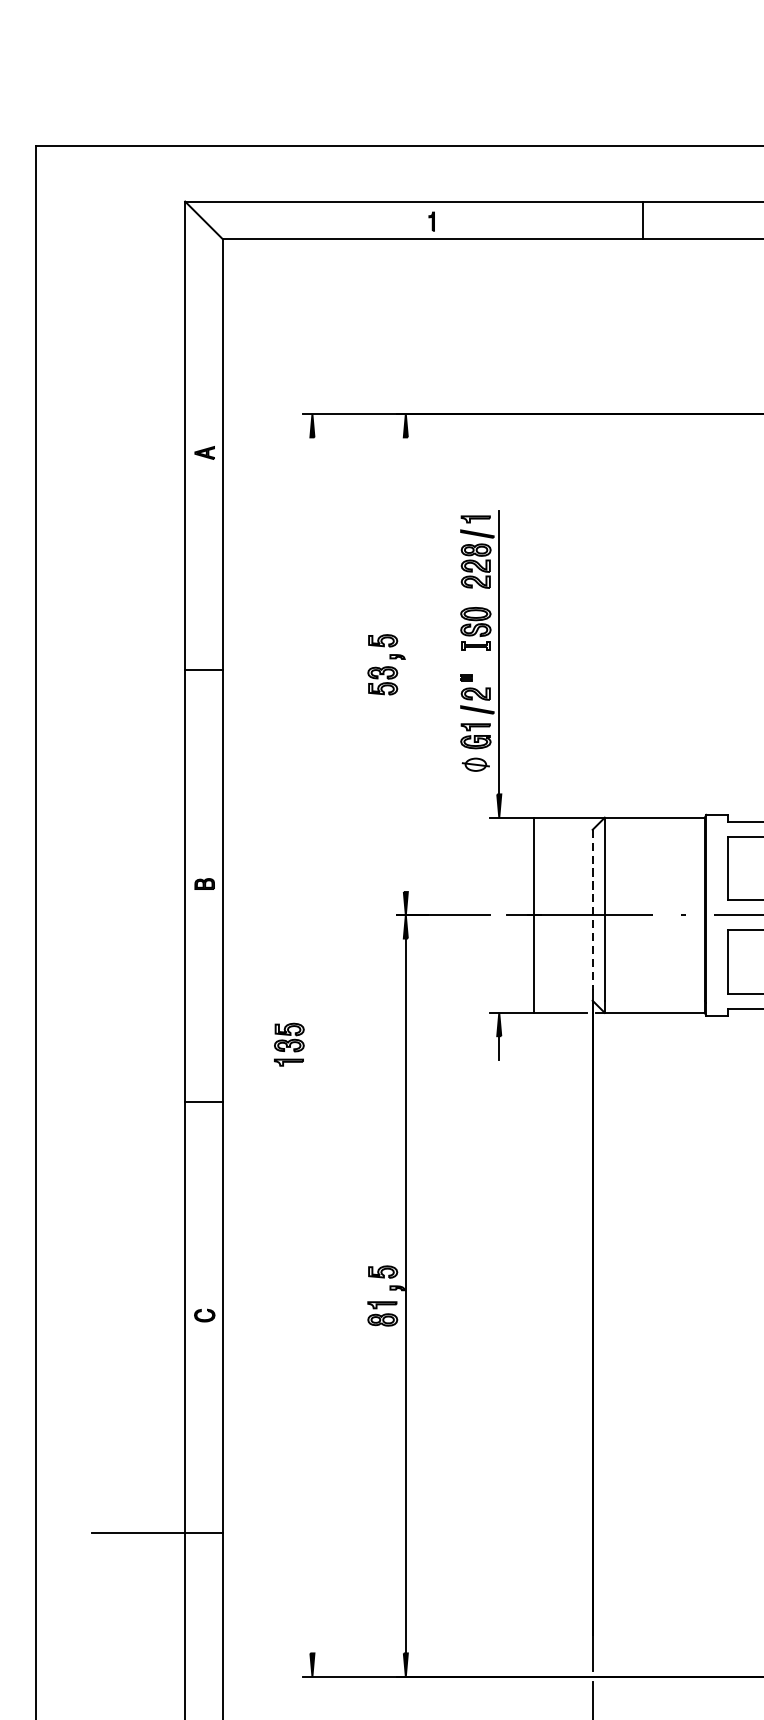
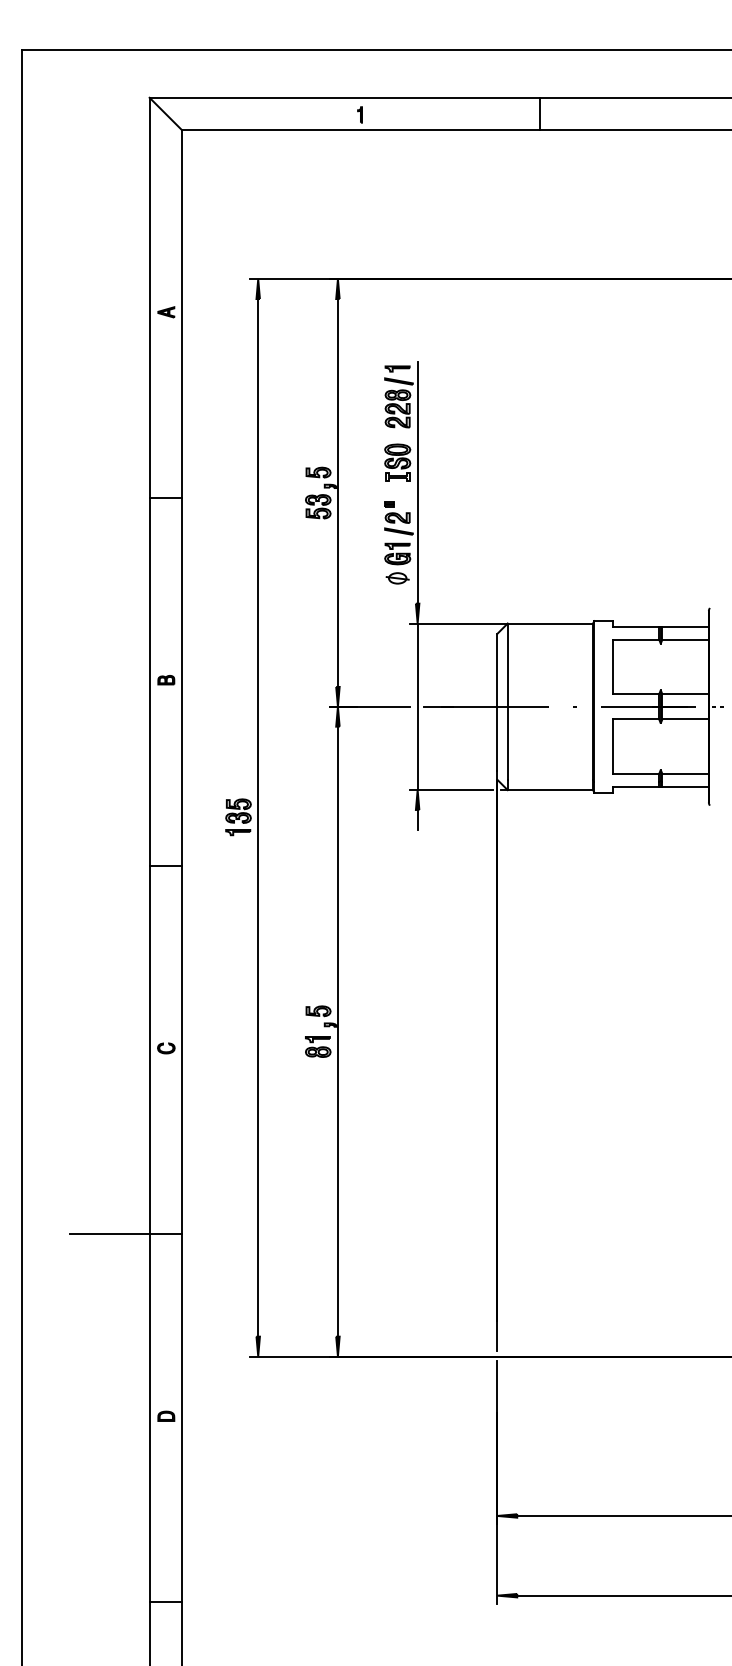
line: (405, 664) -> (337, 492), added
line: (592, 910) -> (497, 702), dashed -> solid
line: (534, 914) -> (417, 706), moved
line: (312, 1044) -> (258, 817), added

